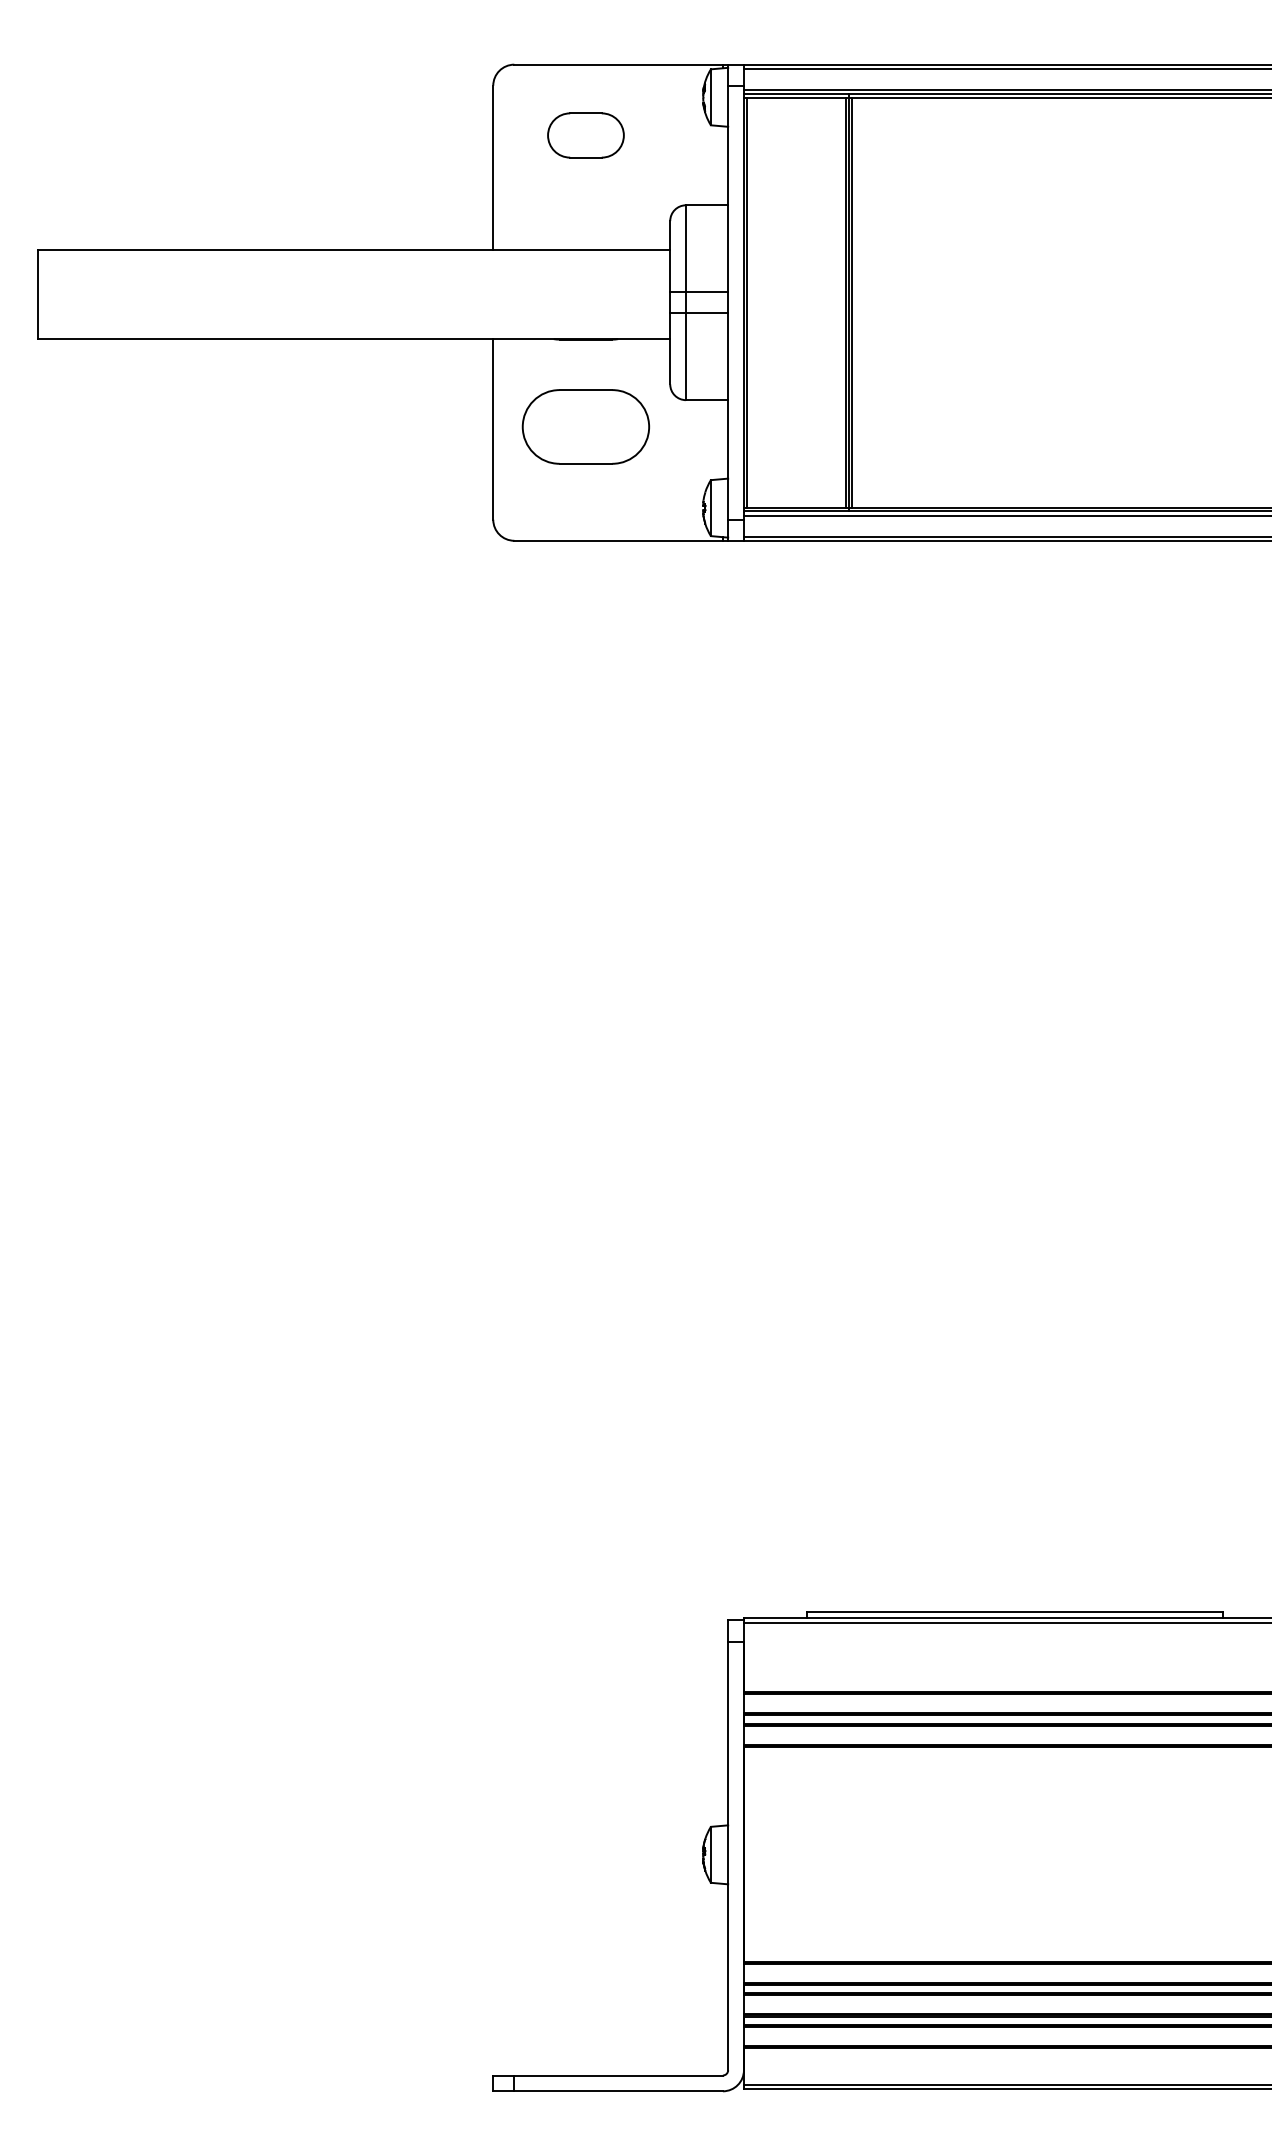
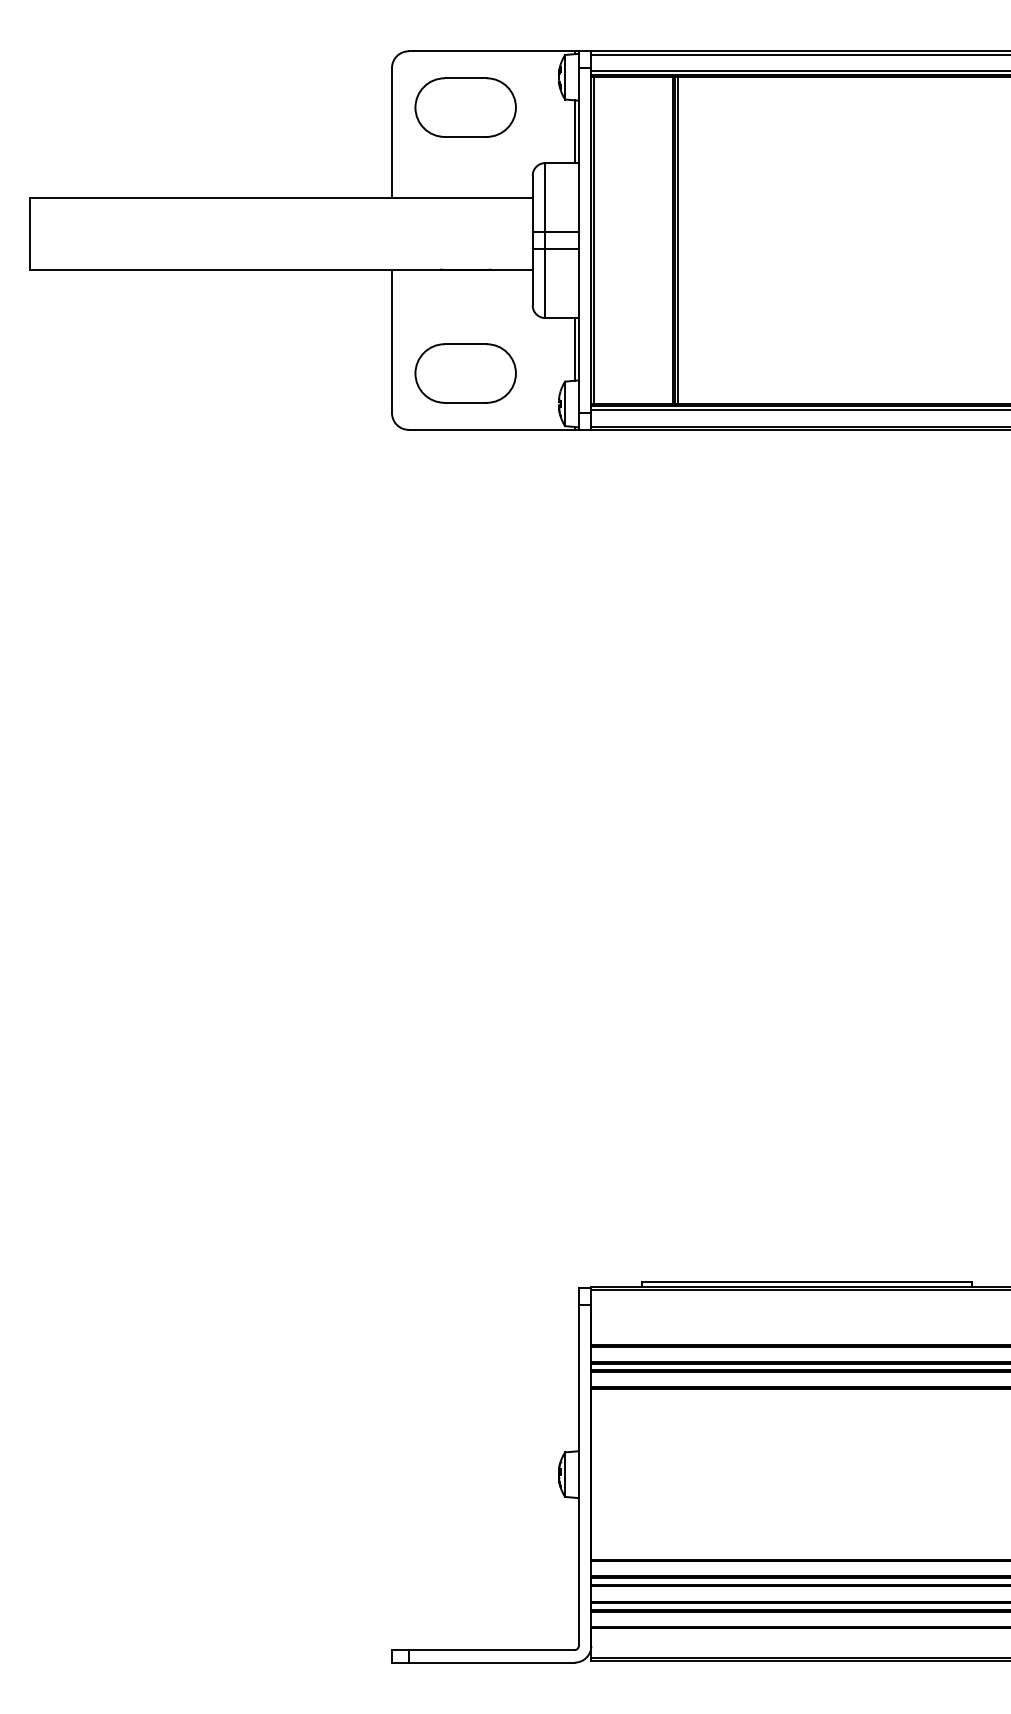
part: (585, 135) -> (465, 107), size x1.67
line: (722, 165) -> (574, 131), added
part: (585, 426) -> (465, 373), moved
line: (722, 439) -> (574, 349), added

